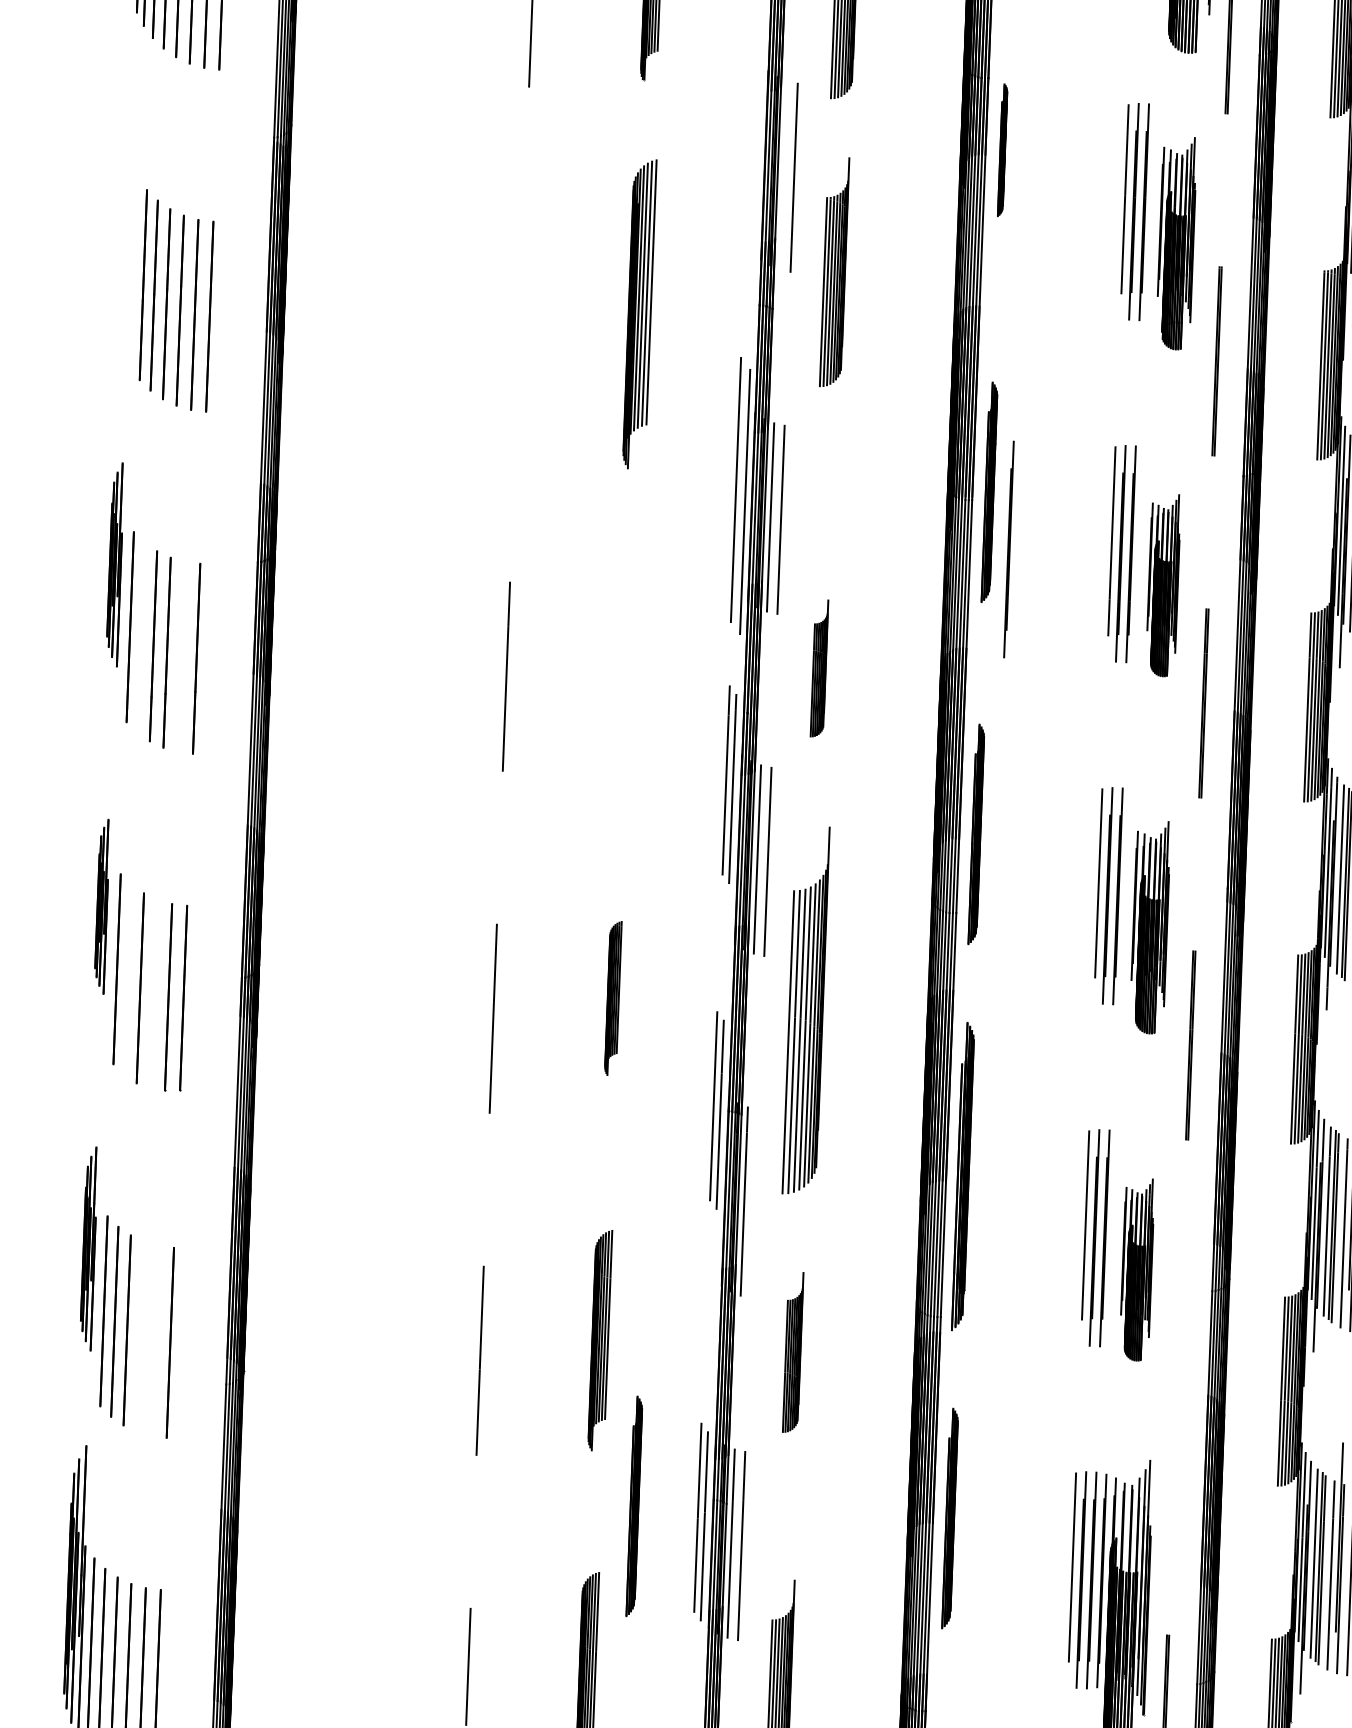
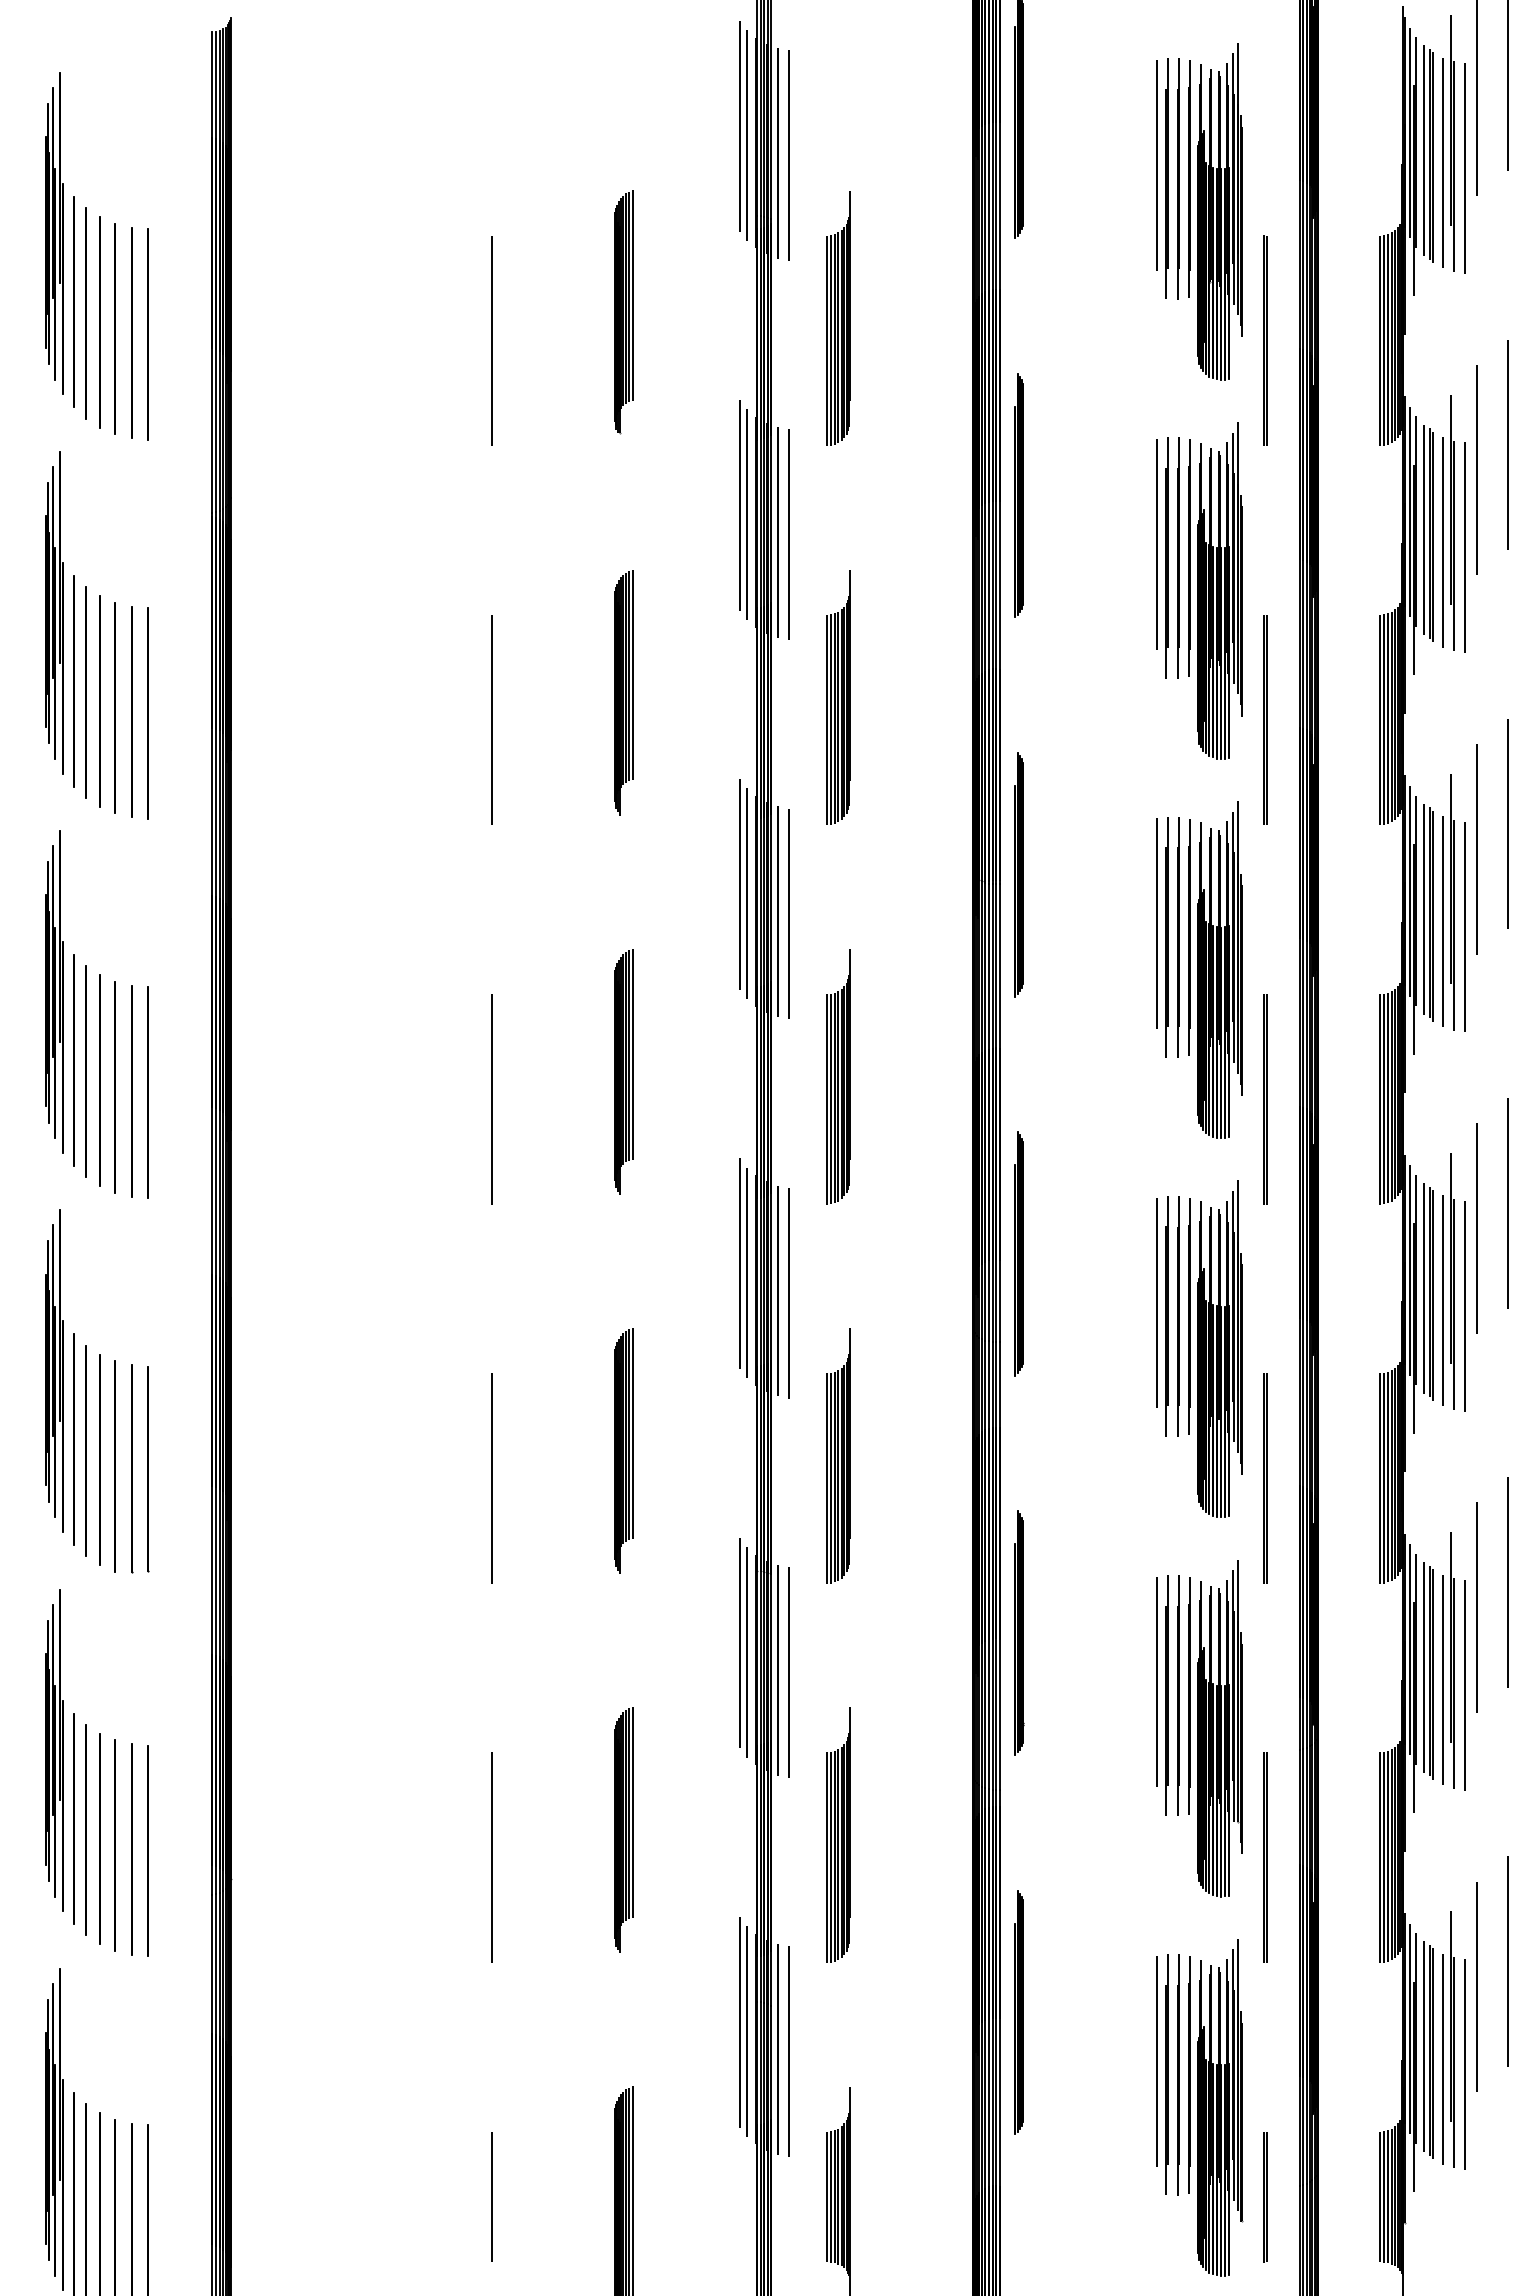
line: (750, 149) -> (739, 505), added
part: (1002, 150) -> (1018, 495), size x1.67
line: (757, 158) -> (747, 514), added
line: (783, 175) -> (777, 532), added
part: (128, 222) -> (54, 612), added
part: (1176, 242) -> (1215, 590), size x1.43
part: (834, 272) -> (838, 697), moved
part: (639, 314) -> (623, 692), size x0.71
line: (519, 334) -> (491, 719), added
part: (740, 495) -> (743, 888), size x0.71
line: (1008, 549) -> (1042, 937), removed
part: (115, 564) -> (54, 991), size x1.43
part: (1163, 584) -> (1215, 969), size x1.67
line: (140, 637) -> (85, 1071), added
part: (625, 656) -> (623, 1071), added
line: (181, 657) -> (131, 1091), added
part: (819, 668) -> (838, 1076), size x1.67
part: (729, 783) -> (743, 1267), moved
part: (102, 906) -> (54, 1370), size x1.67
part: (1150, 926) -> (1215, 1348), size x1.43
line: (127, 979) -> (85, 1450), added
line: (153, 994) -> (114, 1466), added
part: (612, 998) -> (623, 1450), size x1.43
part: (806, 1009) -> (838, 1455), size x0.62
part: (716, 1110) -> (743, 1647), moved
part: (963, 1175) -> (1019, 1632), size x0.71
line: (753, 1204) -> (788, 1672), added
part: (89, 1248) -> (54, 1750), size x1.43
part: (1137, 1269) -> (1215, 1728), size x1.67
line: (139, 1336) -> (114, 1845), added
line: (155, 1340) -> (131, 1849), added
part: (793, 1351) -> (838, 1834), size x1.43
line: (1176, 1387) -> (1264, 1857), added
part: (633, 1506) -> (668, 2012), removed

